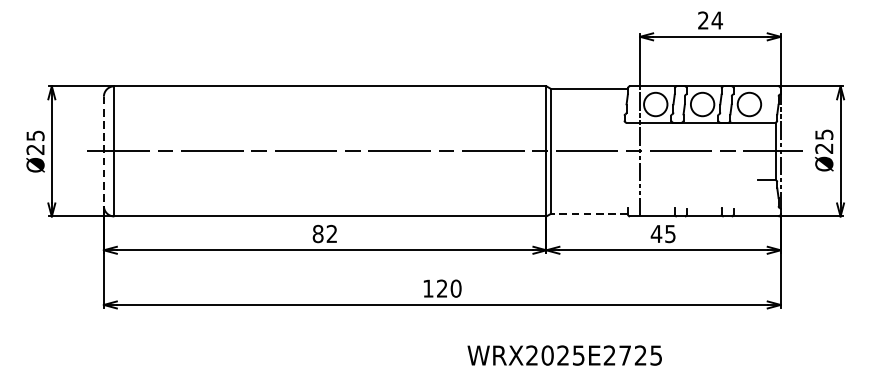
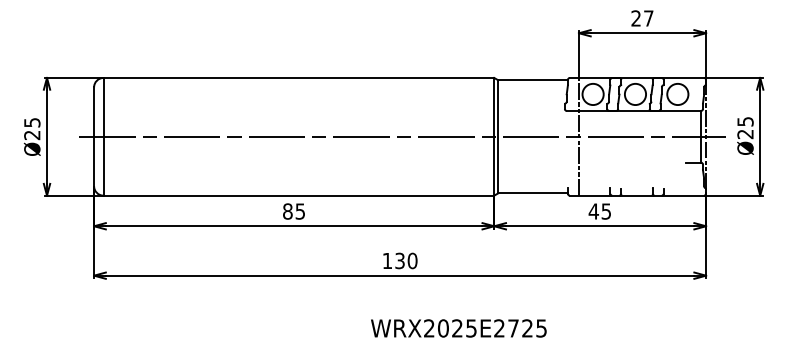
text: (717, 20) -> (648, 18), 24 -> 27
line: (104, 152) -> (94, 137), dashed -> solid
line: (589, 214) -> (533, 193), dashed -> solid
text: (331, 233) -> (299, 211), 82 -> 85
text: (441, 289) -> (399, 261), 120 -> 130
text: (564, 355) -> (458, 328), moved

